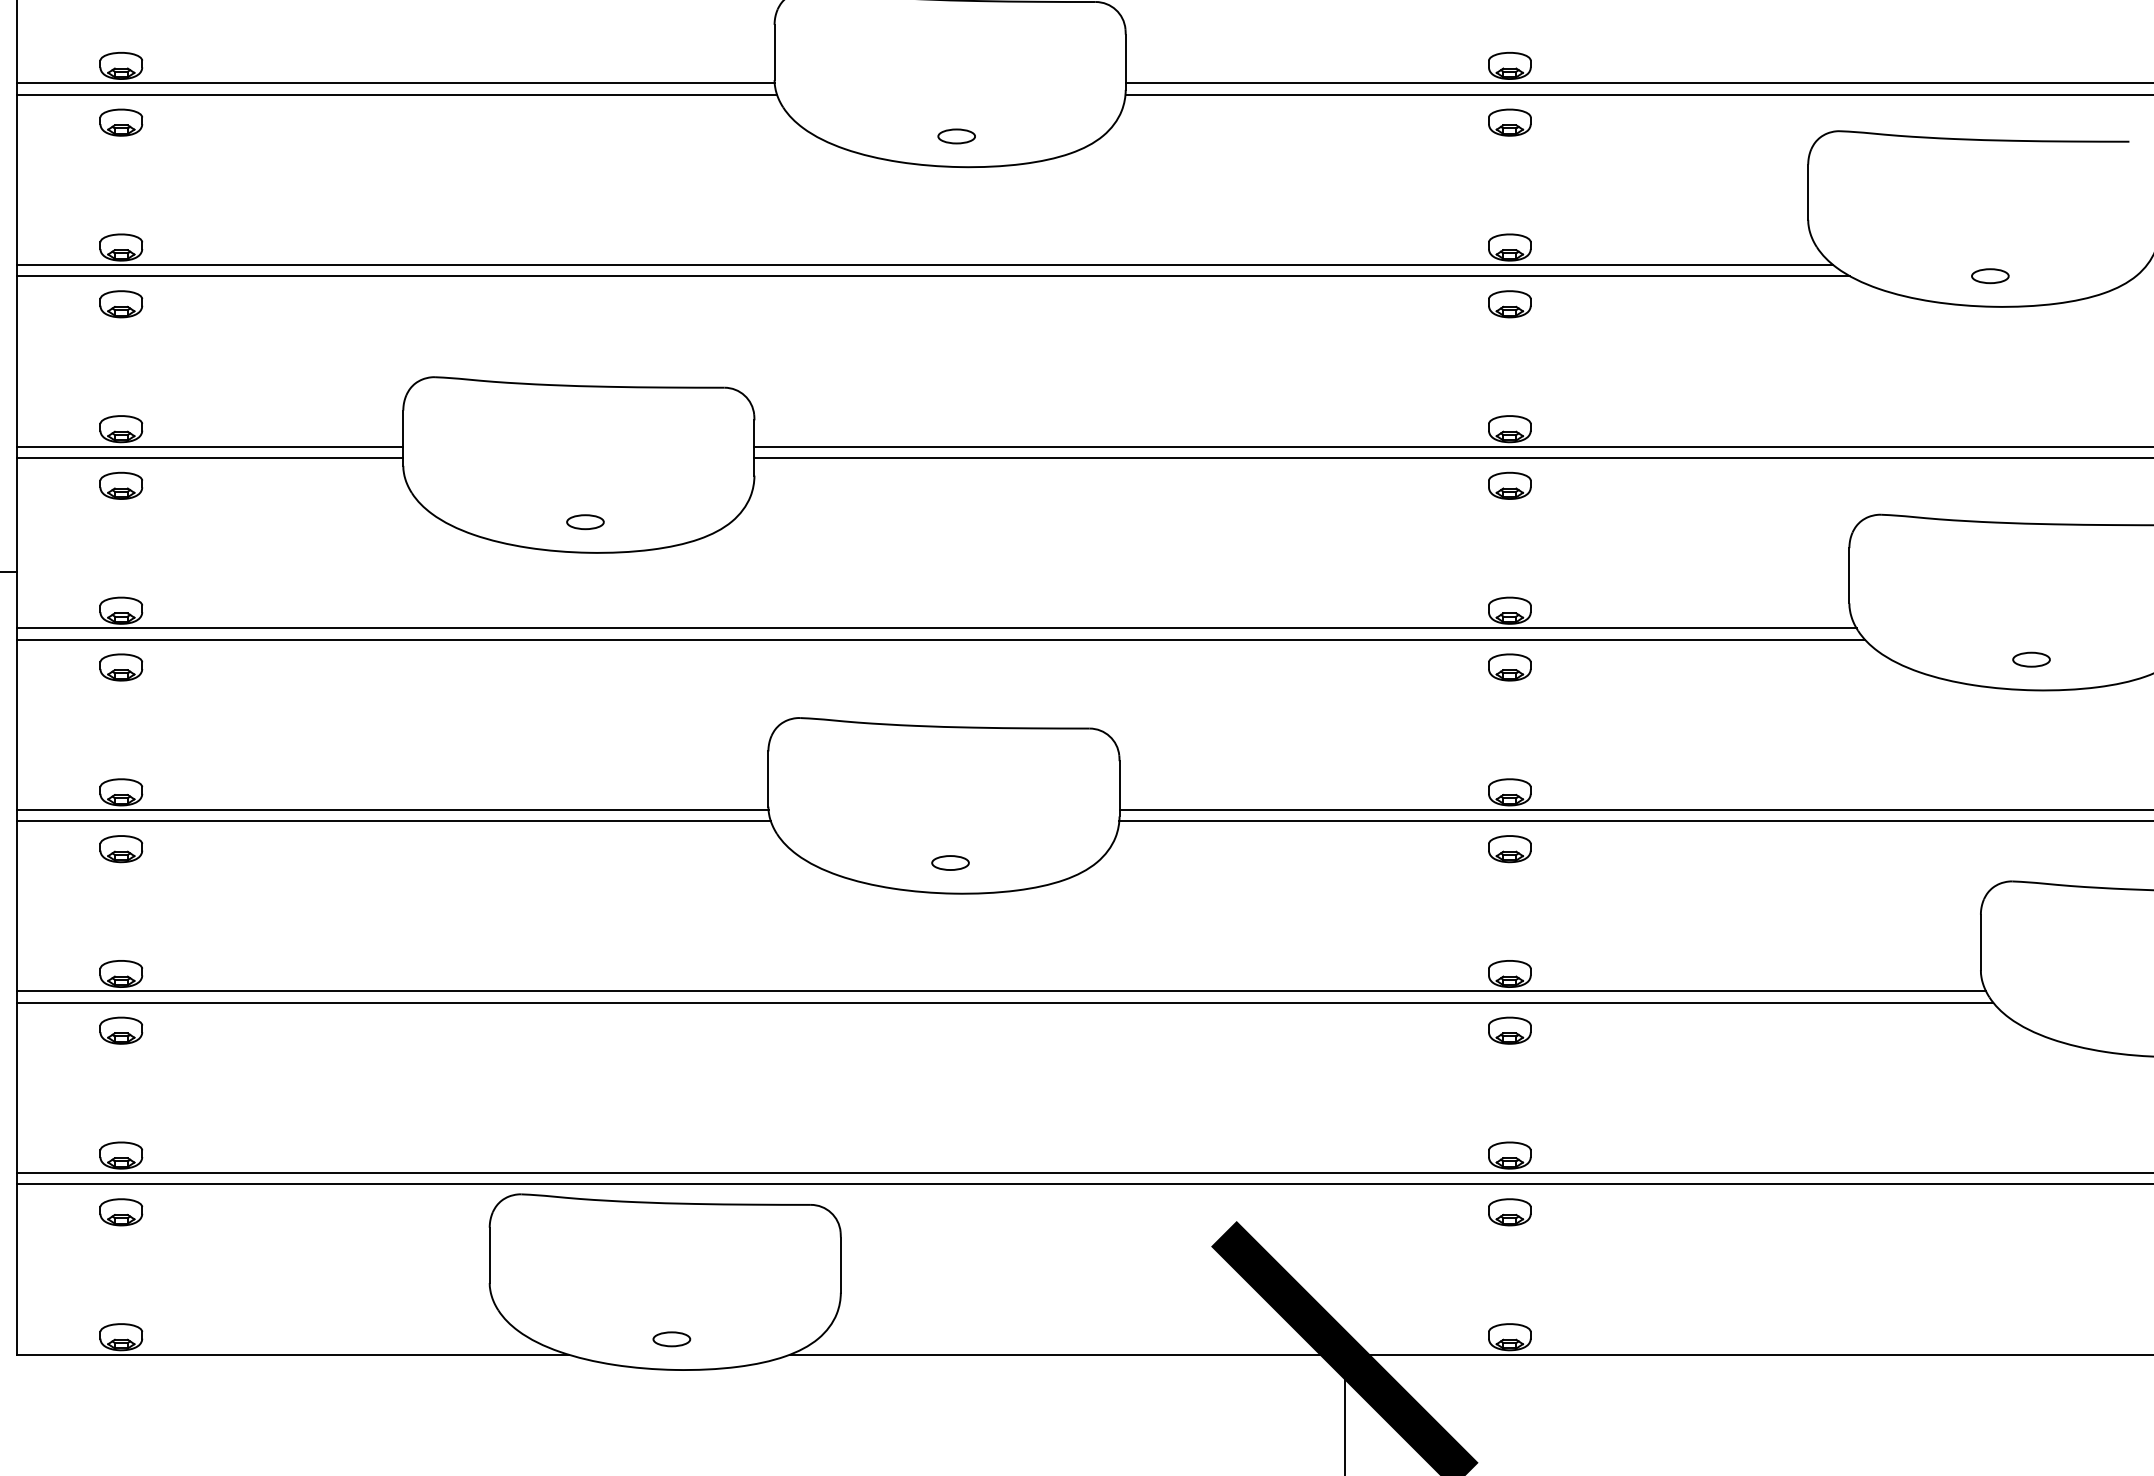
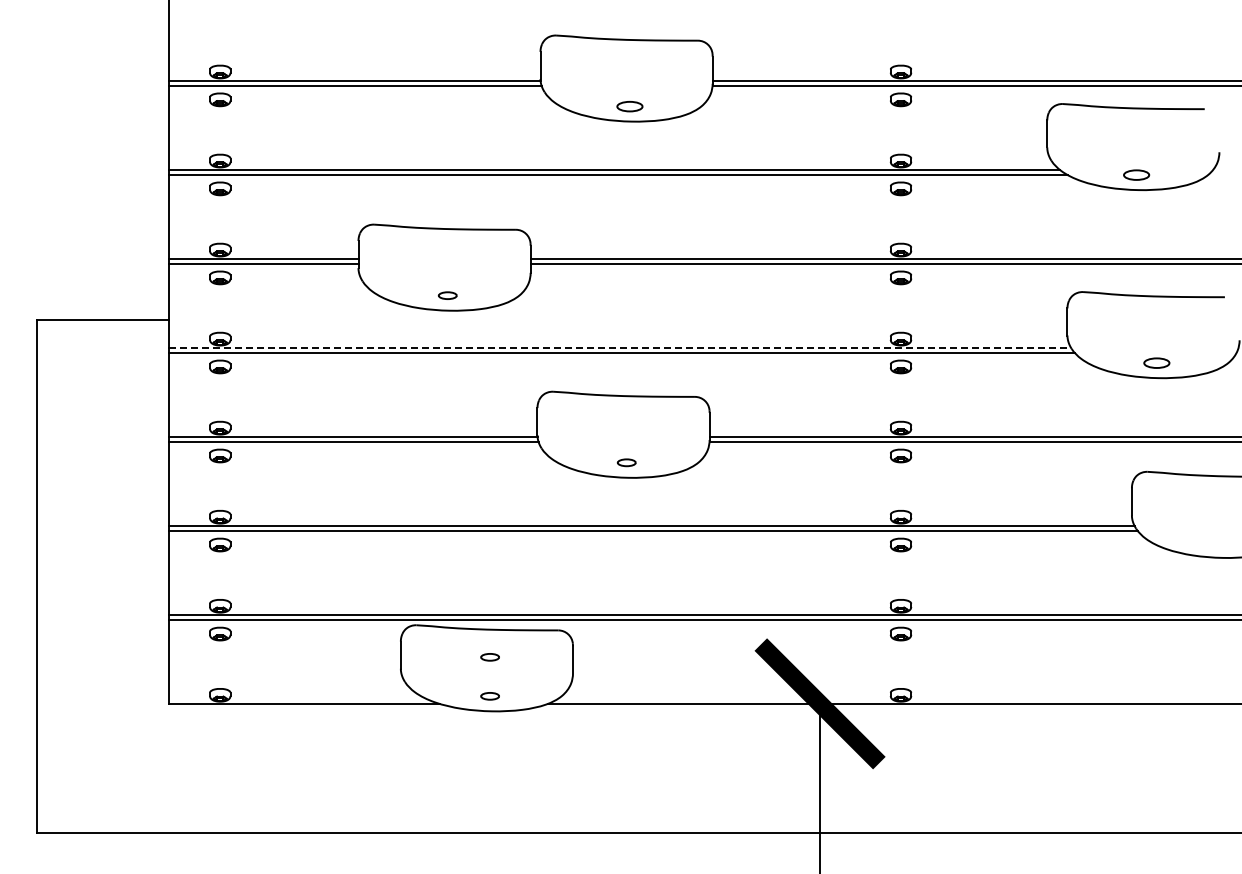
part: (956, 136) -> (629, 106), size x1.4
part: (1990, 274) -> (1136, 174), size x1.4
line: (935, 627) -> (619, 347), solid -> dashed
part: (2031, 658) -> (1156, 362), size x1.4
part: (670, 1260) -> (489, 657), added

